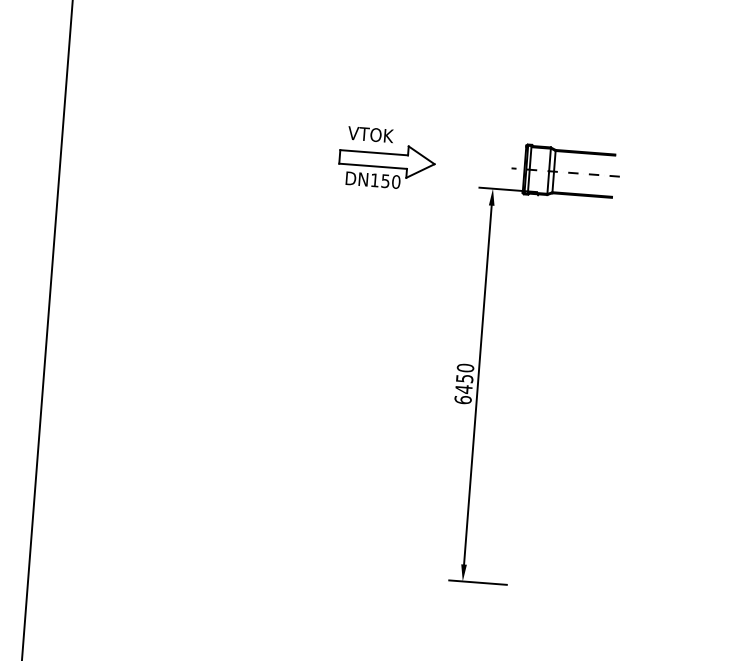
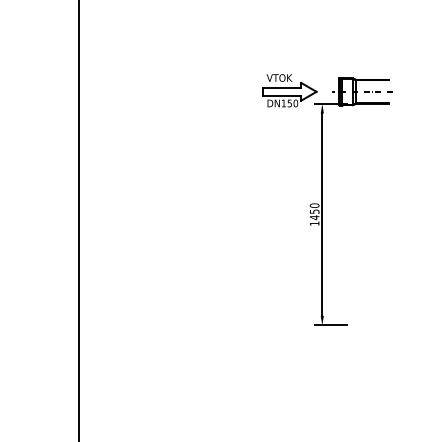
part: (386, 158) -> (289, 90), moved
text: (462, 399) -> (314, 223), 6450 -> 1450

